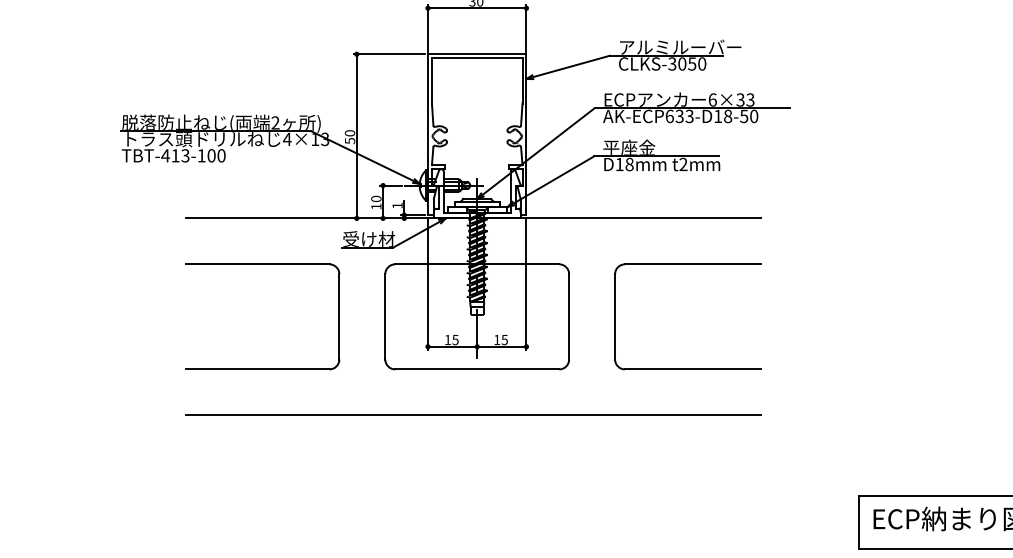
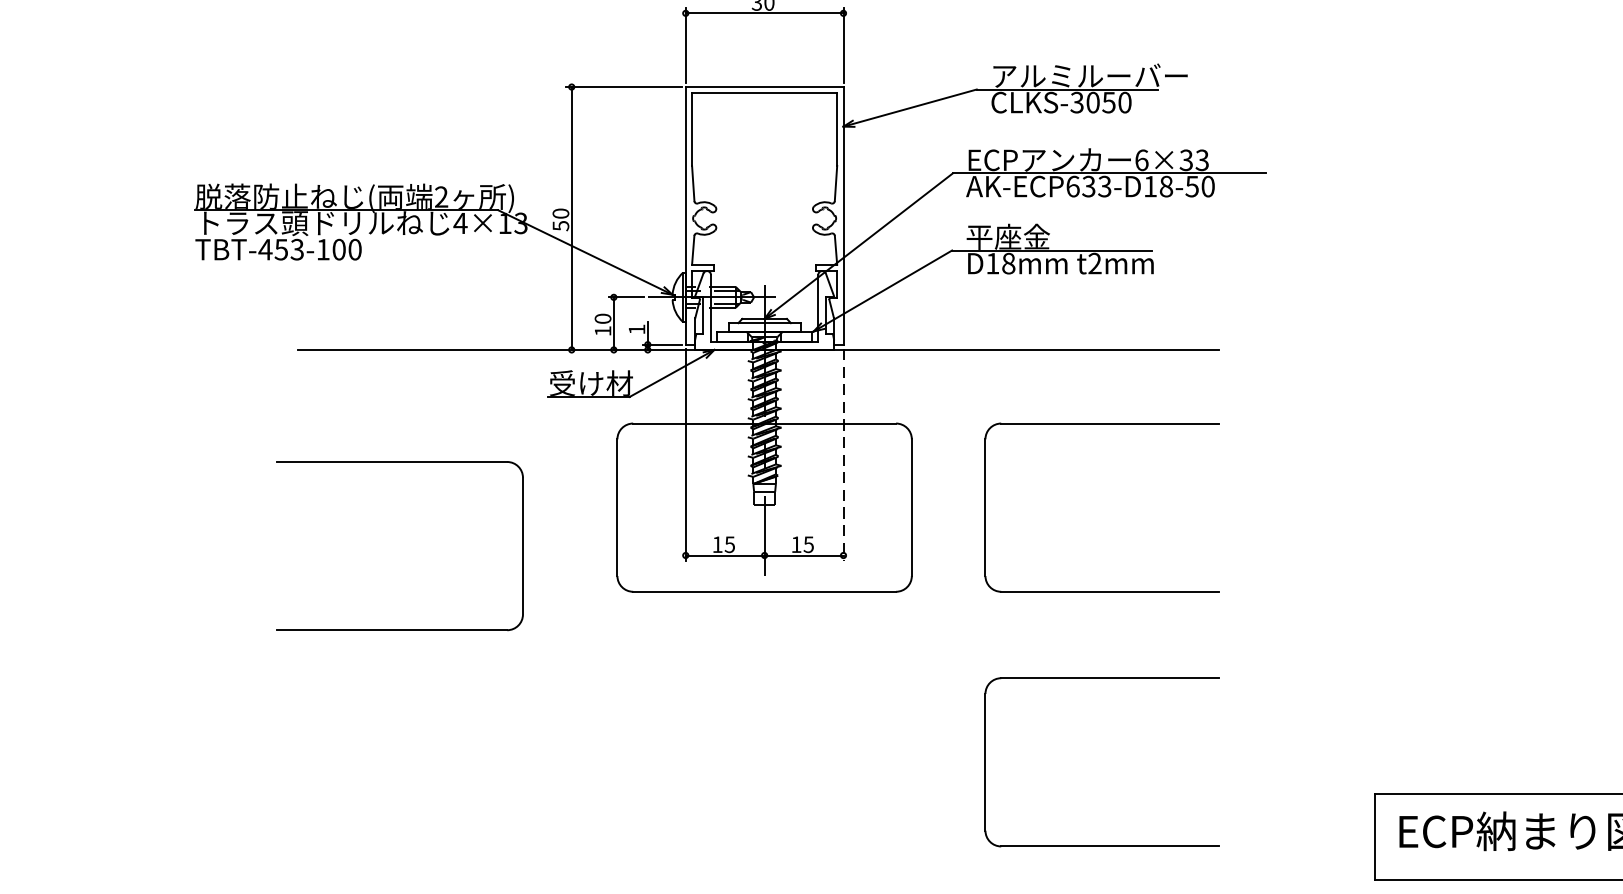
text: (175, 155) -> (281, 249), TBT-413-100 -> TBT-453-100
part: (262, 264) -> (399, 462), moved
line: (526, 284) -> (843, 455), solid -> dashed
line: (472, 415) -> (757, 665), removed
part: (687, 423) -> (1101, 678), added

